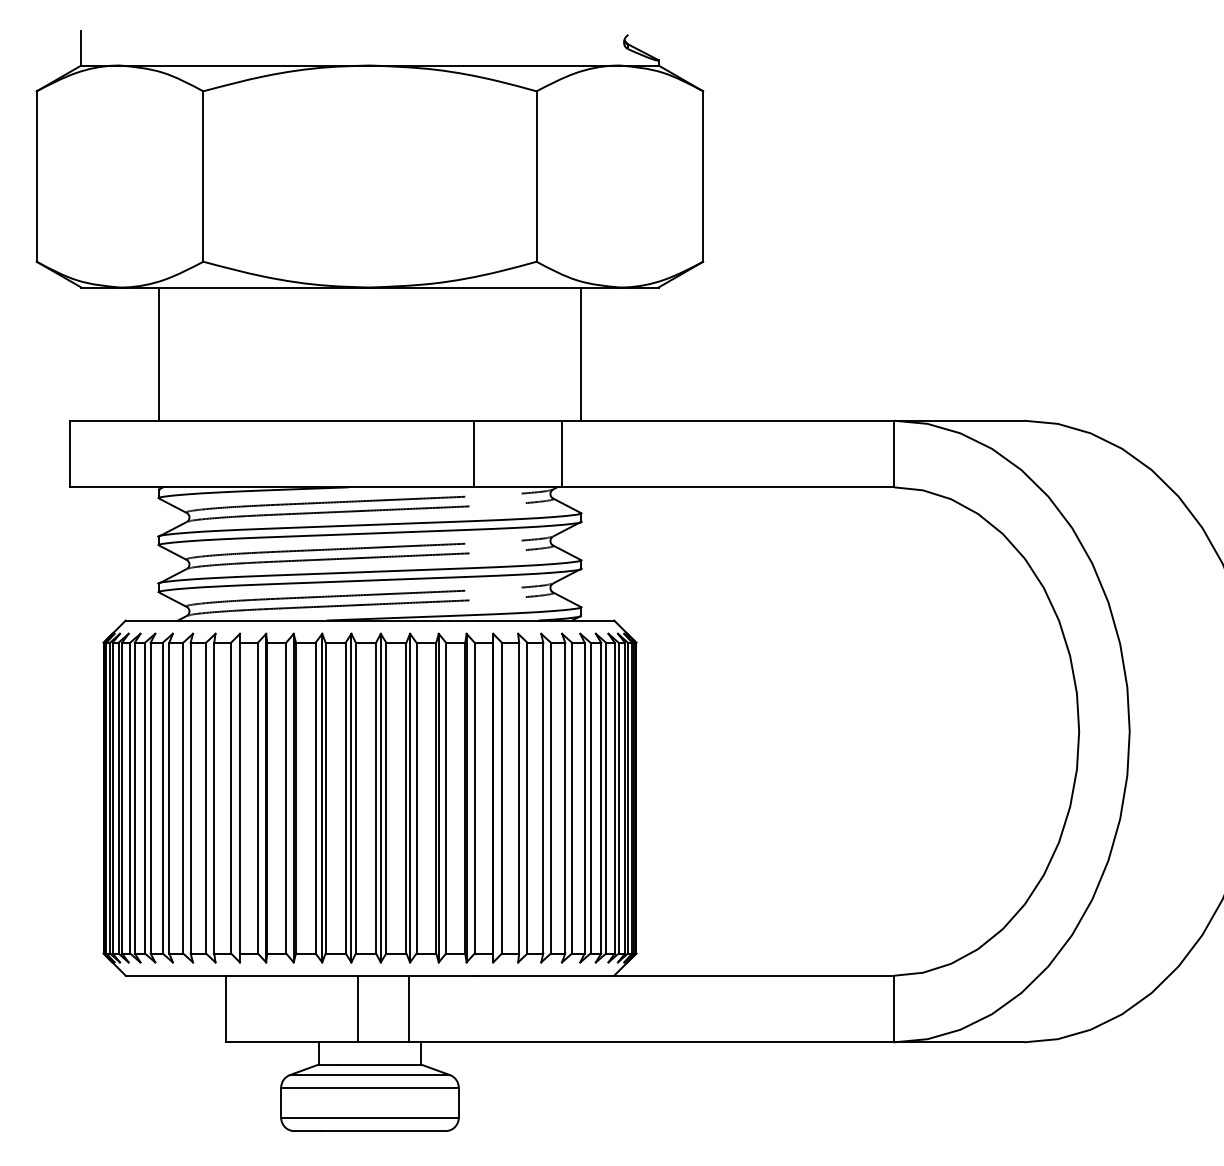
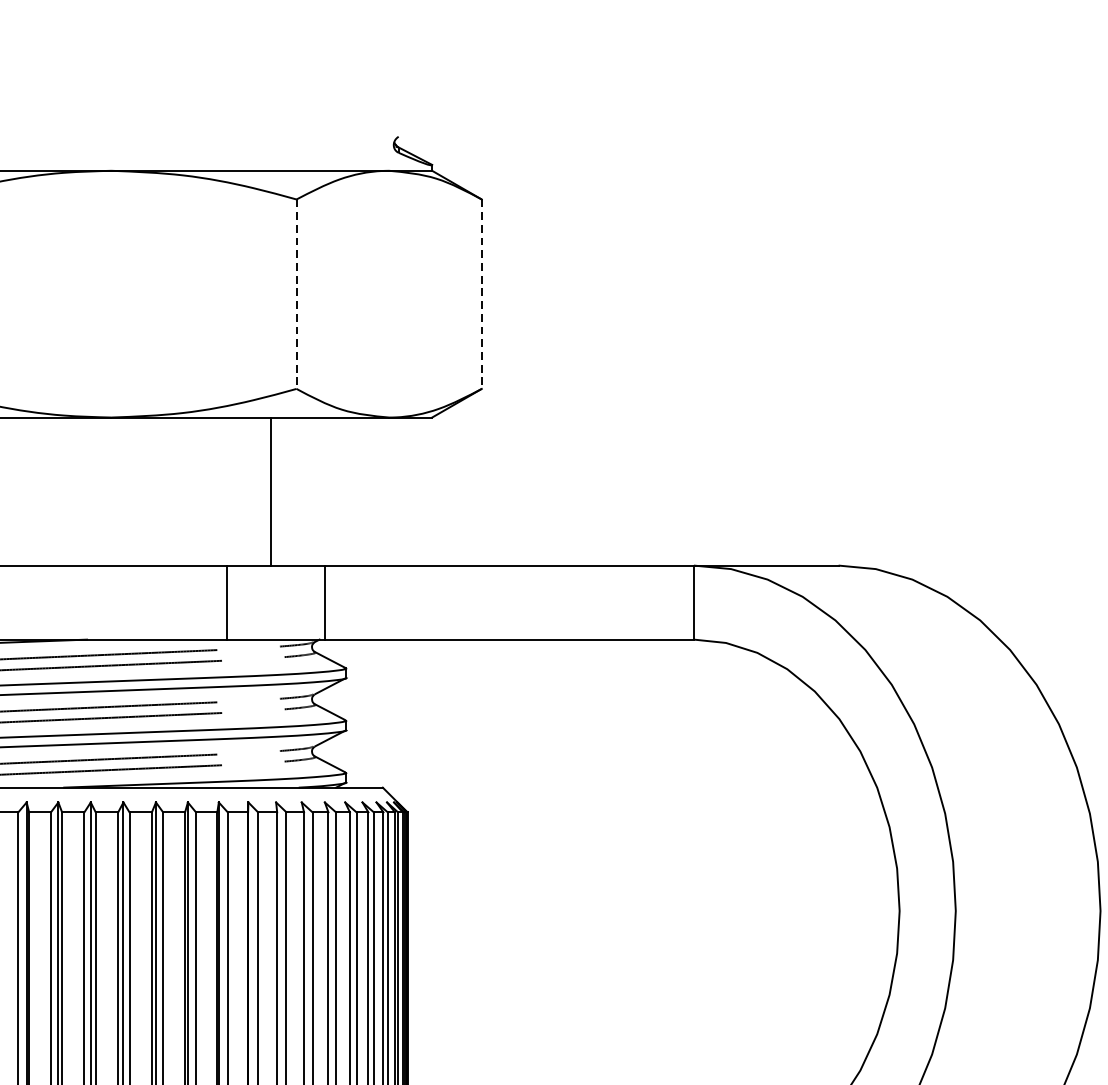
line: (536, 177) -> (296, 295), solid -> dashed
line: (703, 177) -> (482, 295), solid -> dashed
line: (580, 353) -> (270, 490), moved

